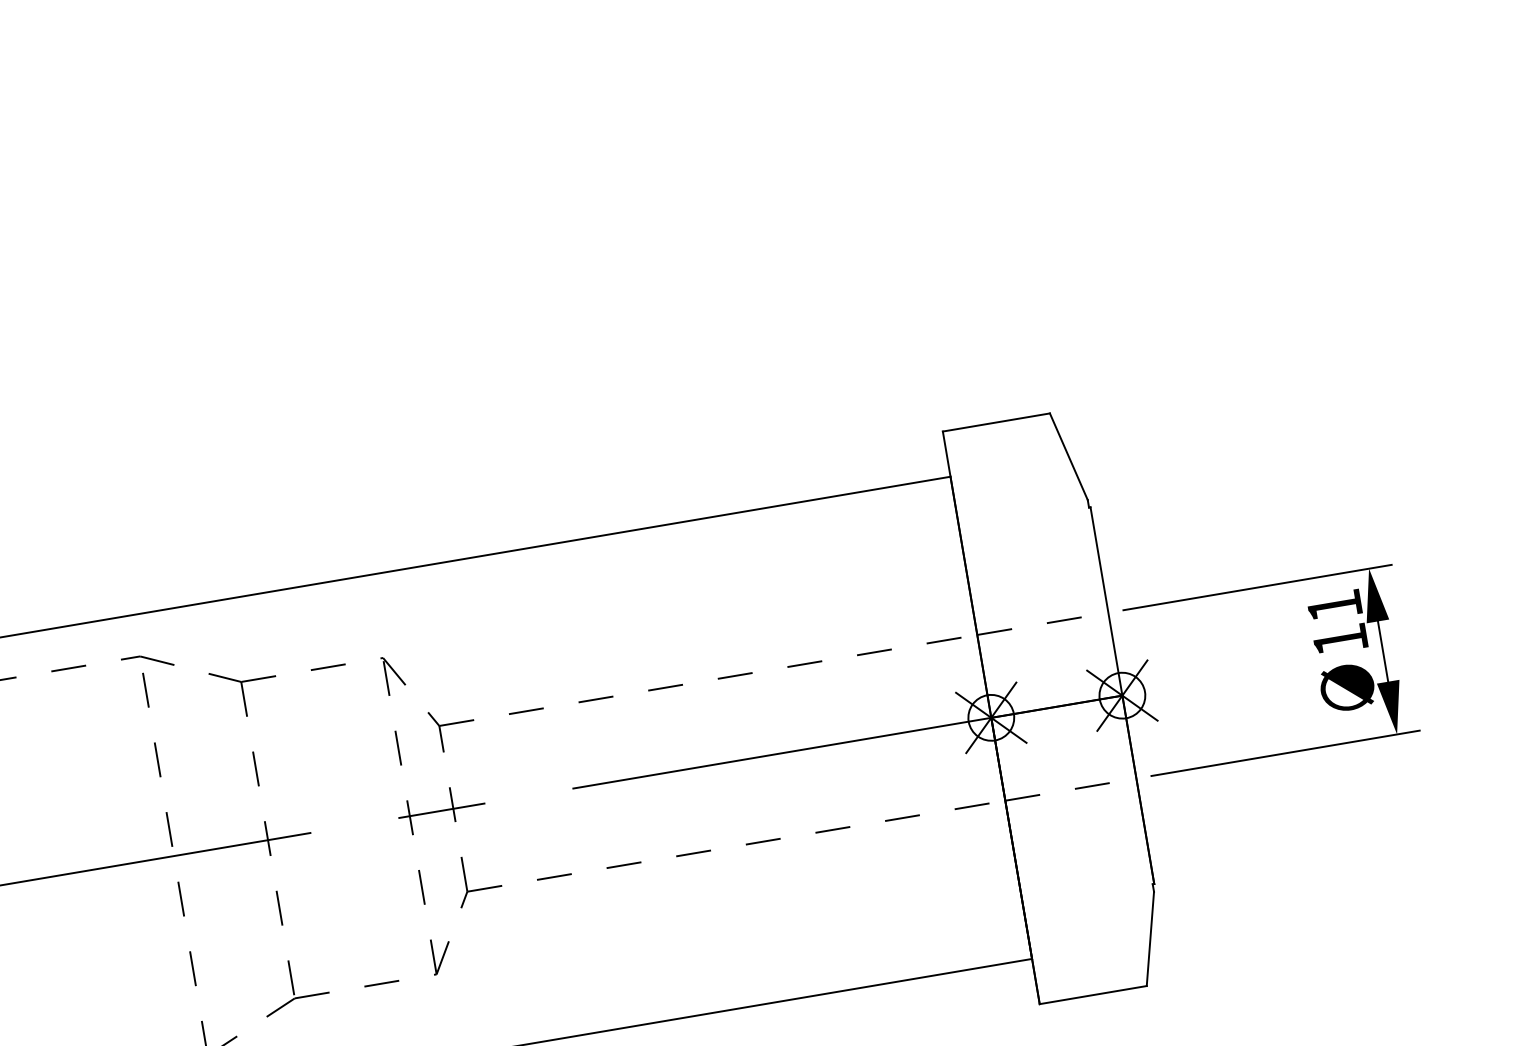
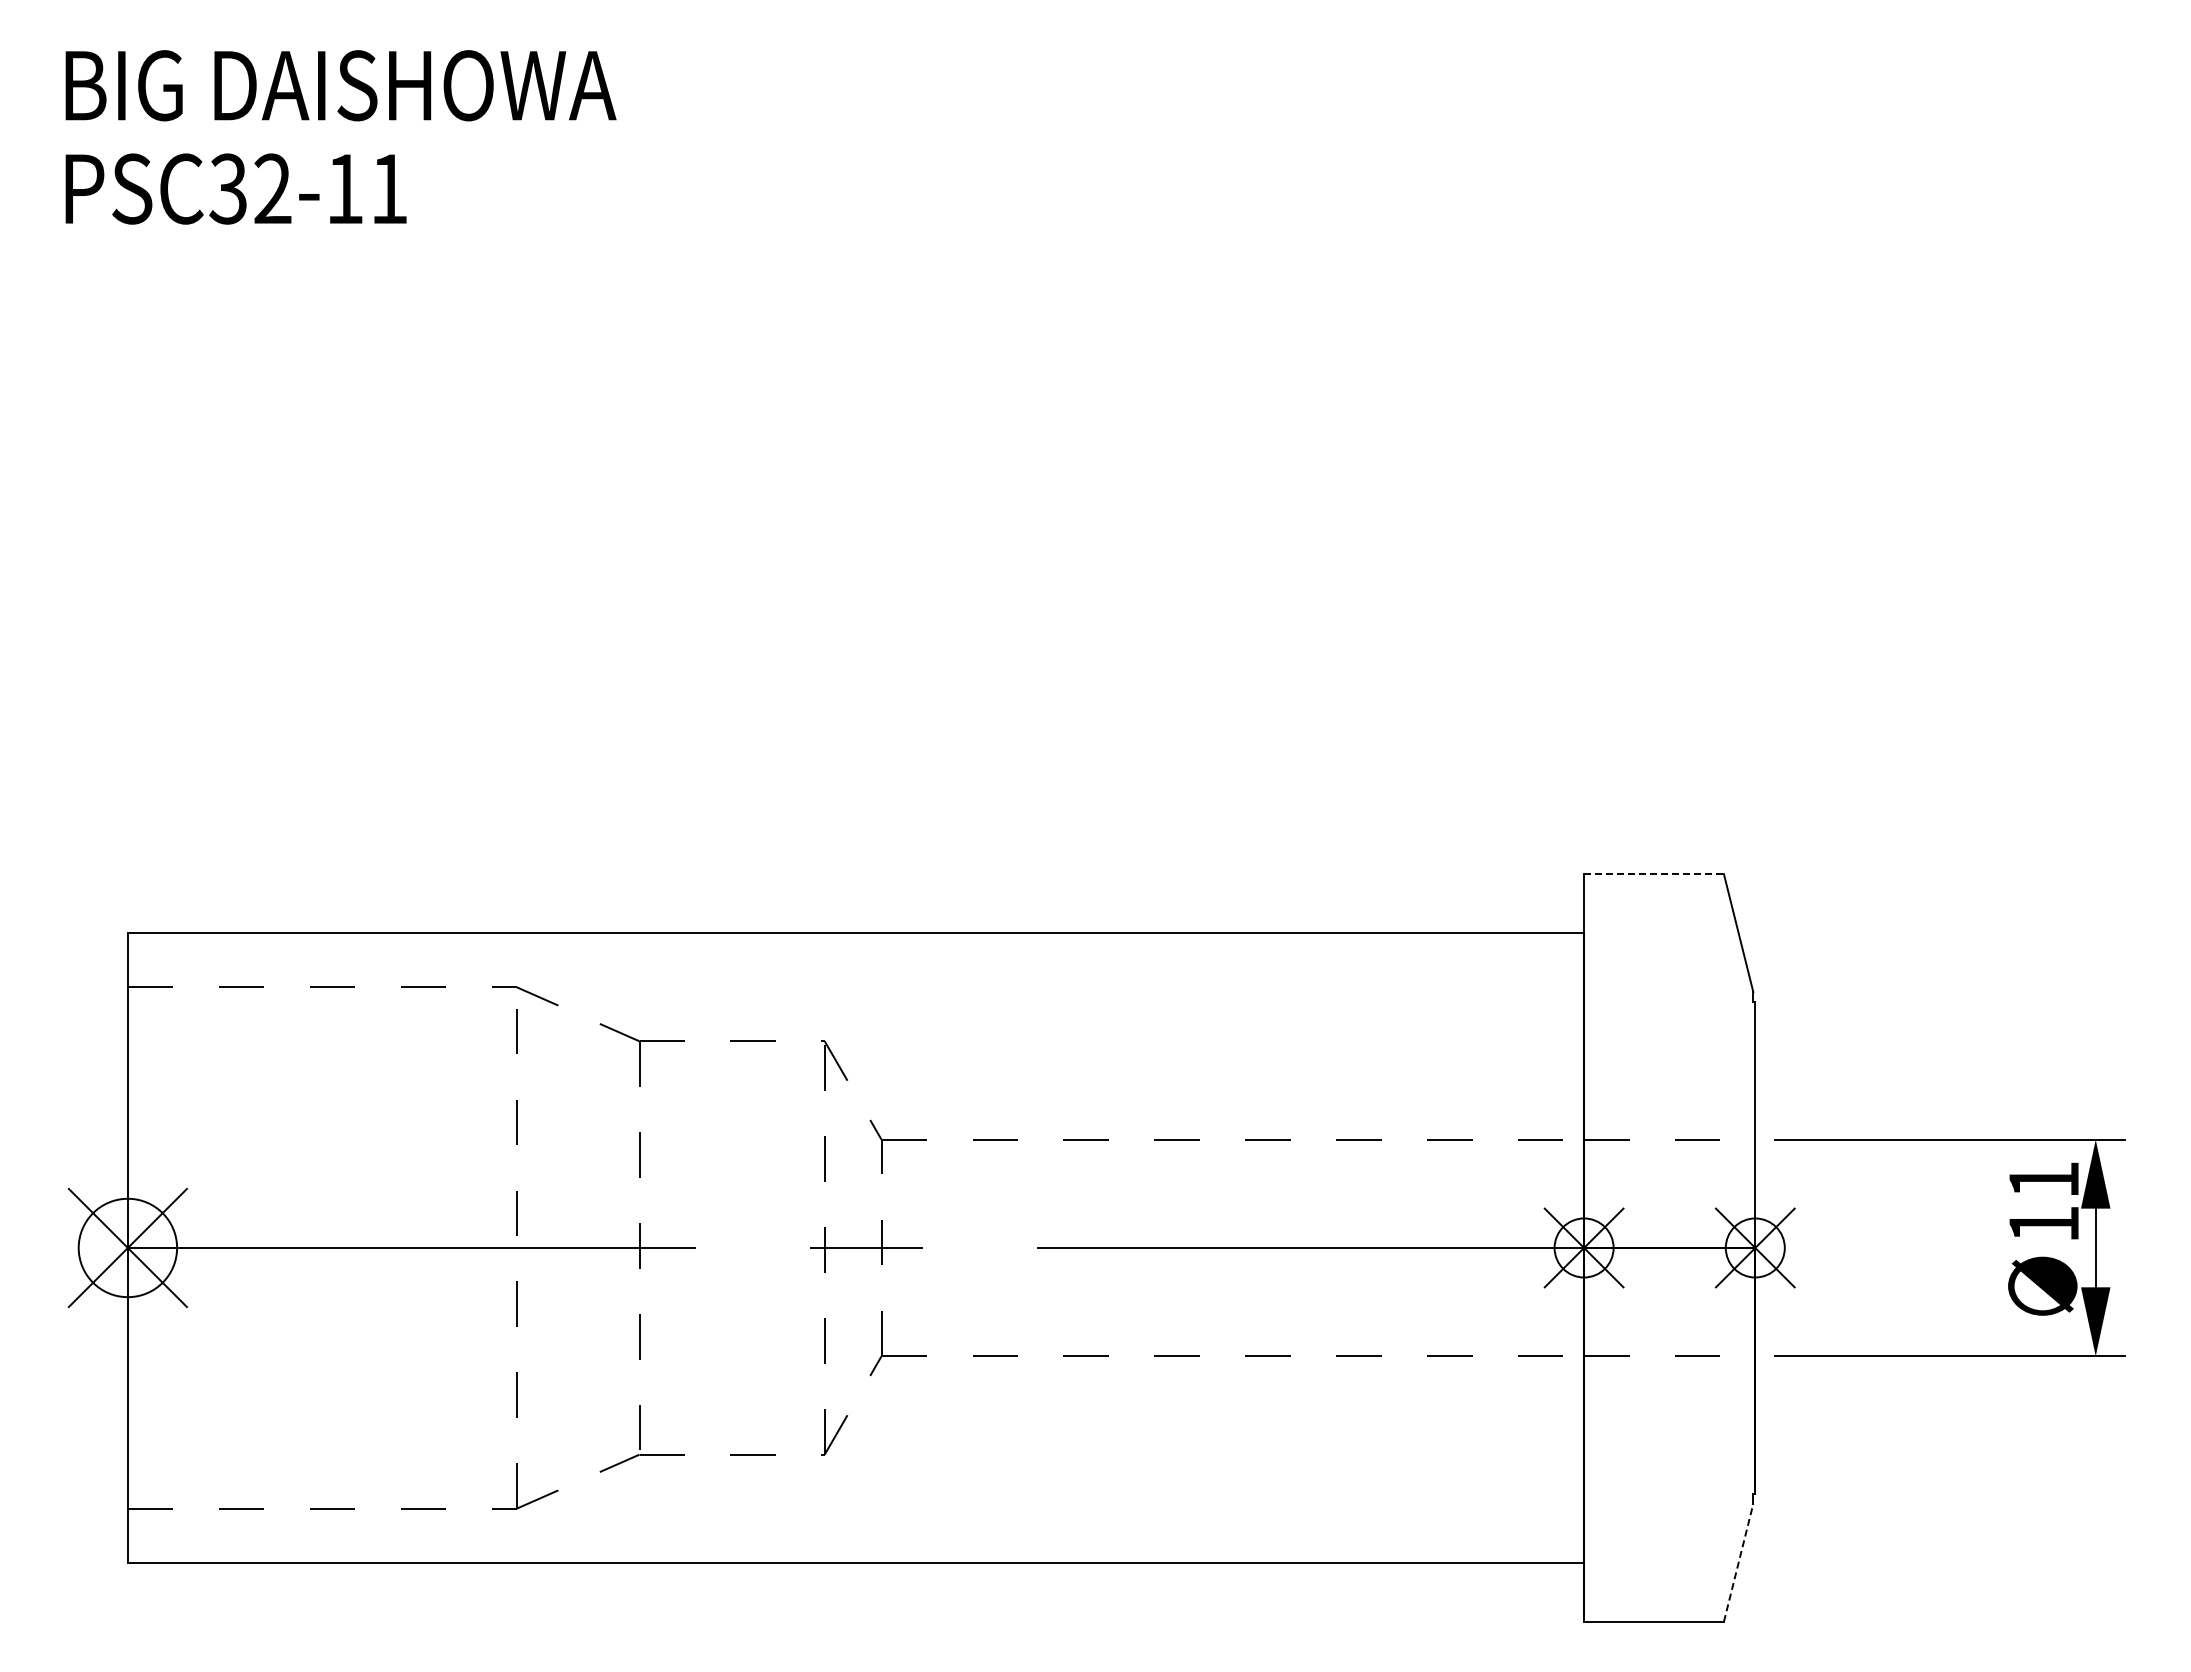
line: (996, 422) -> (1654, 874), solid -> dashed
line: (1150, 938) -> (1738, 1562), solid -> dashed

